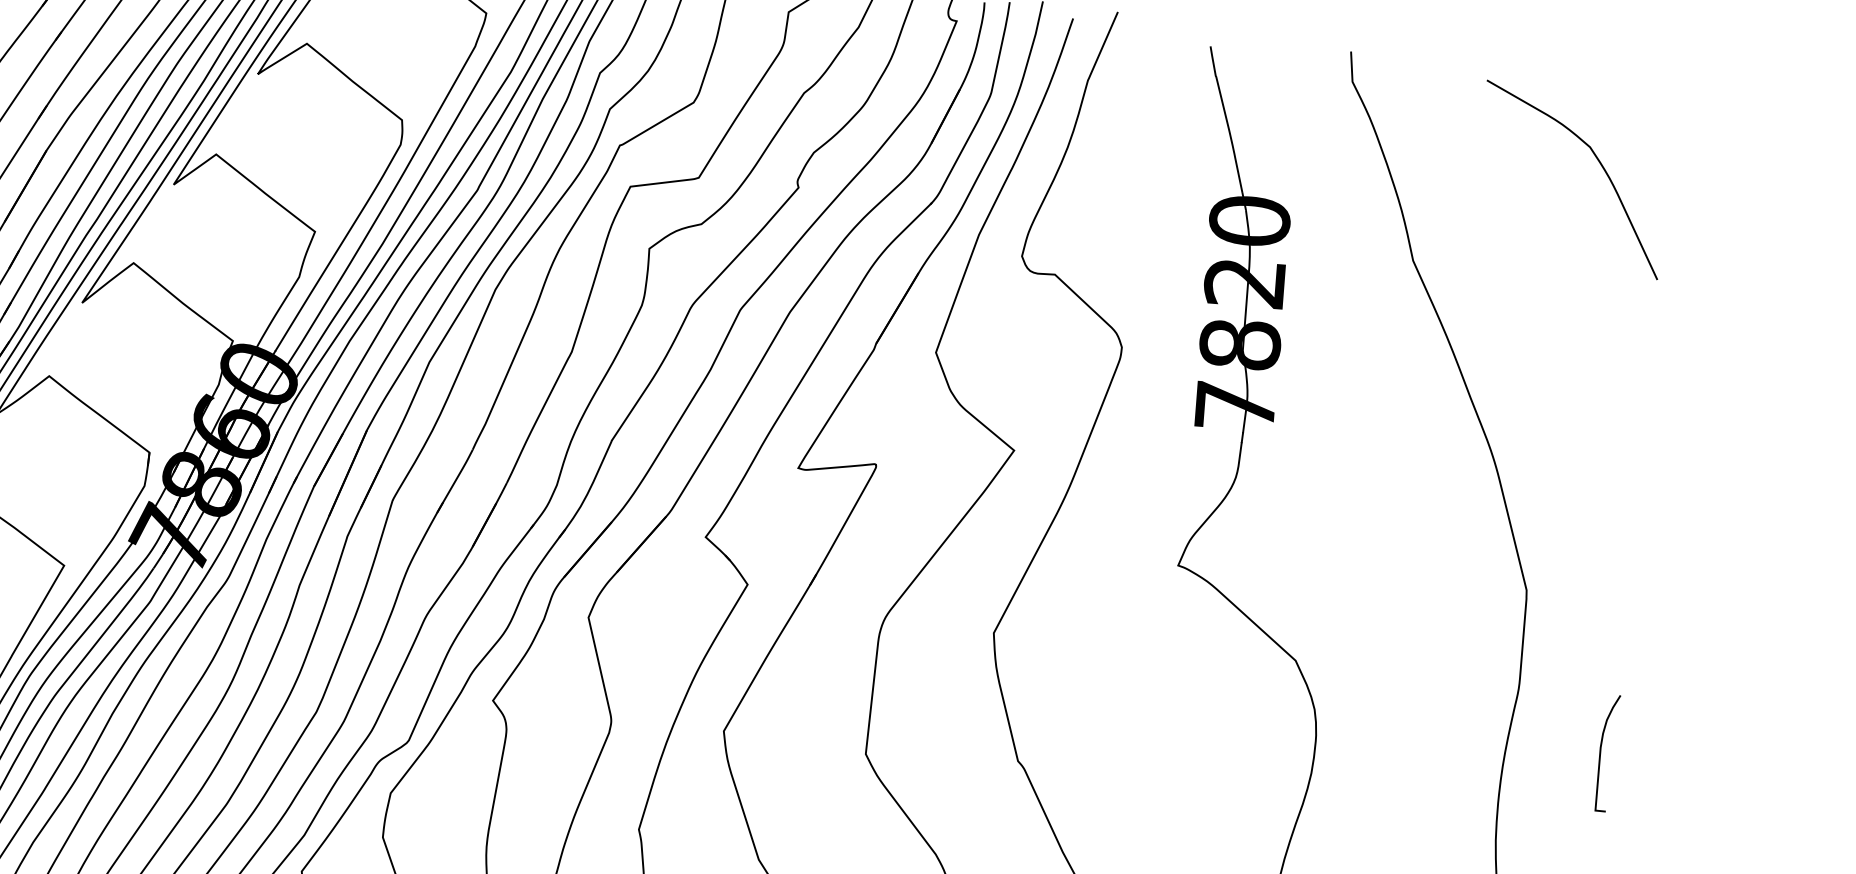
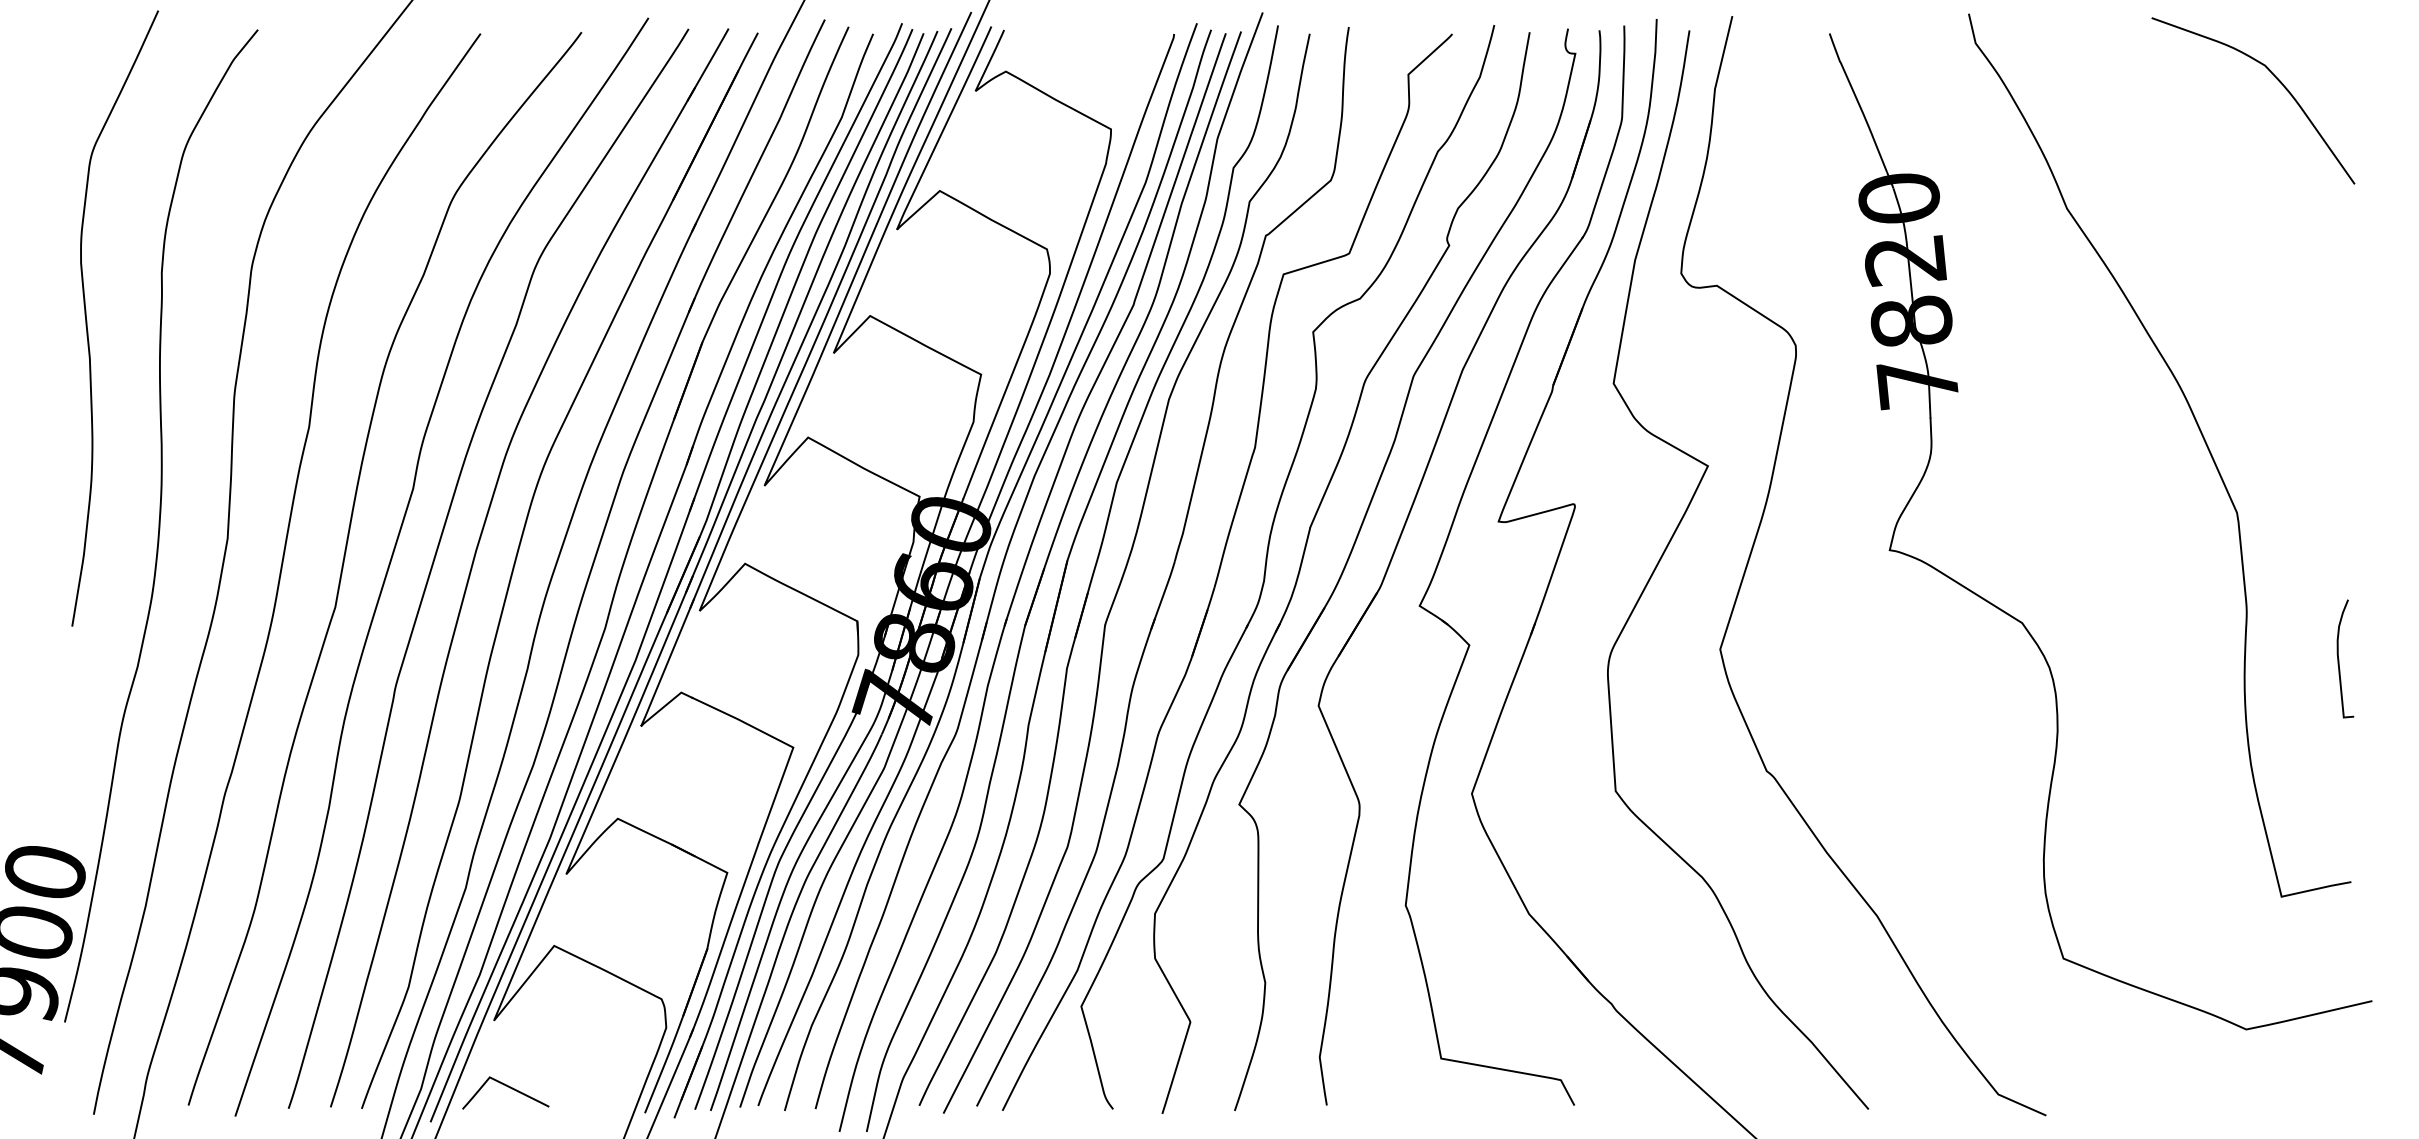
curve: (1598, 161) -> (2275, 78), moved

